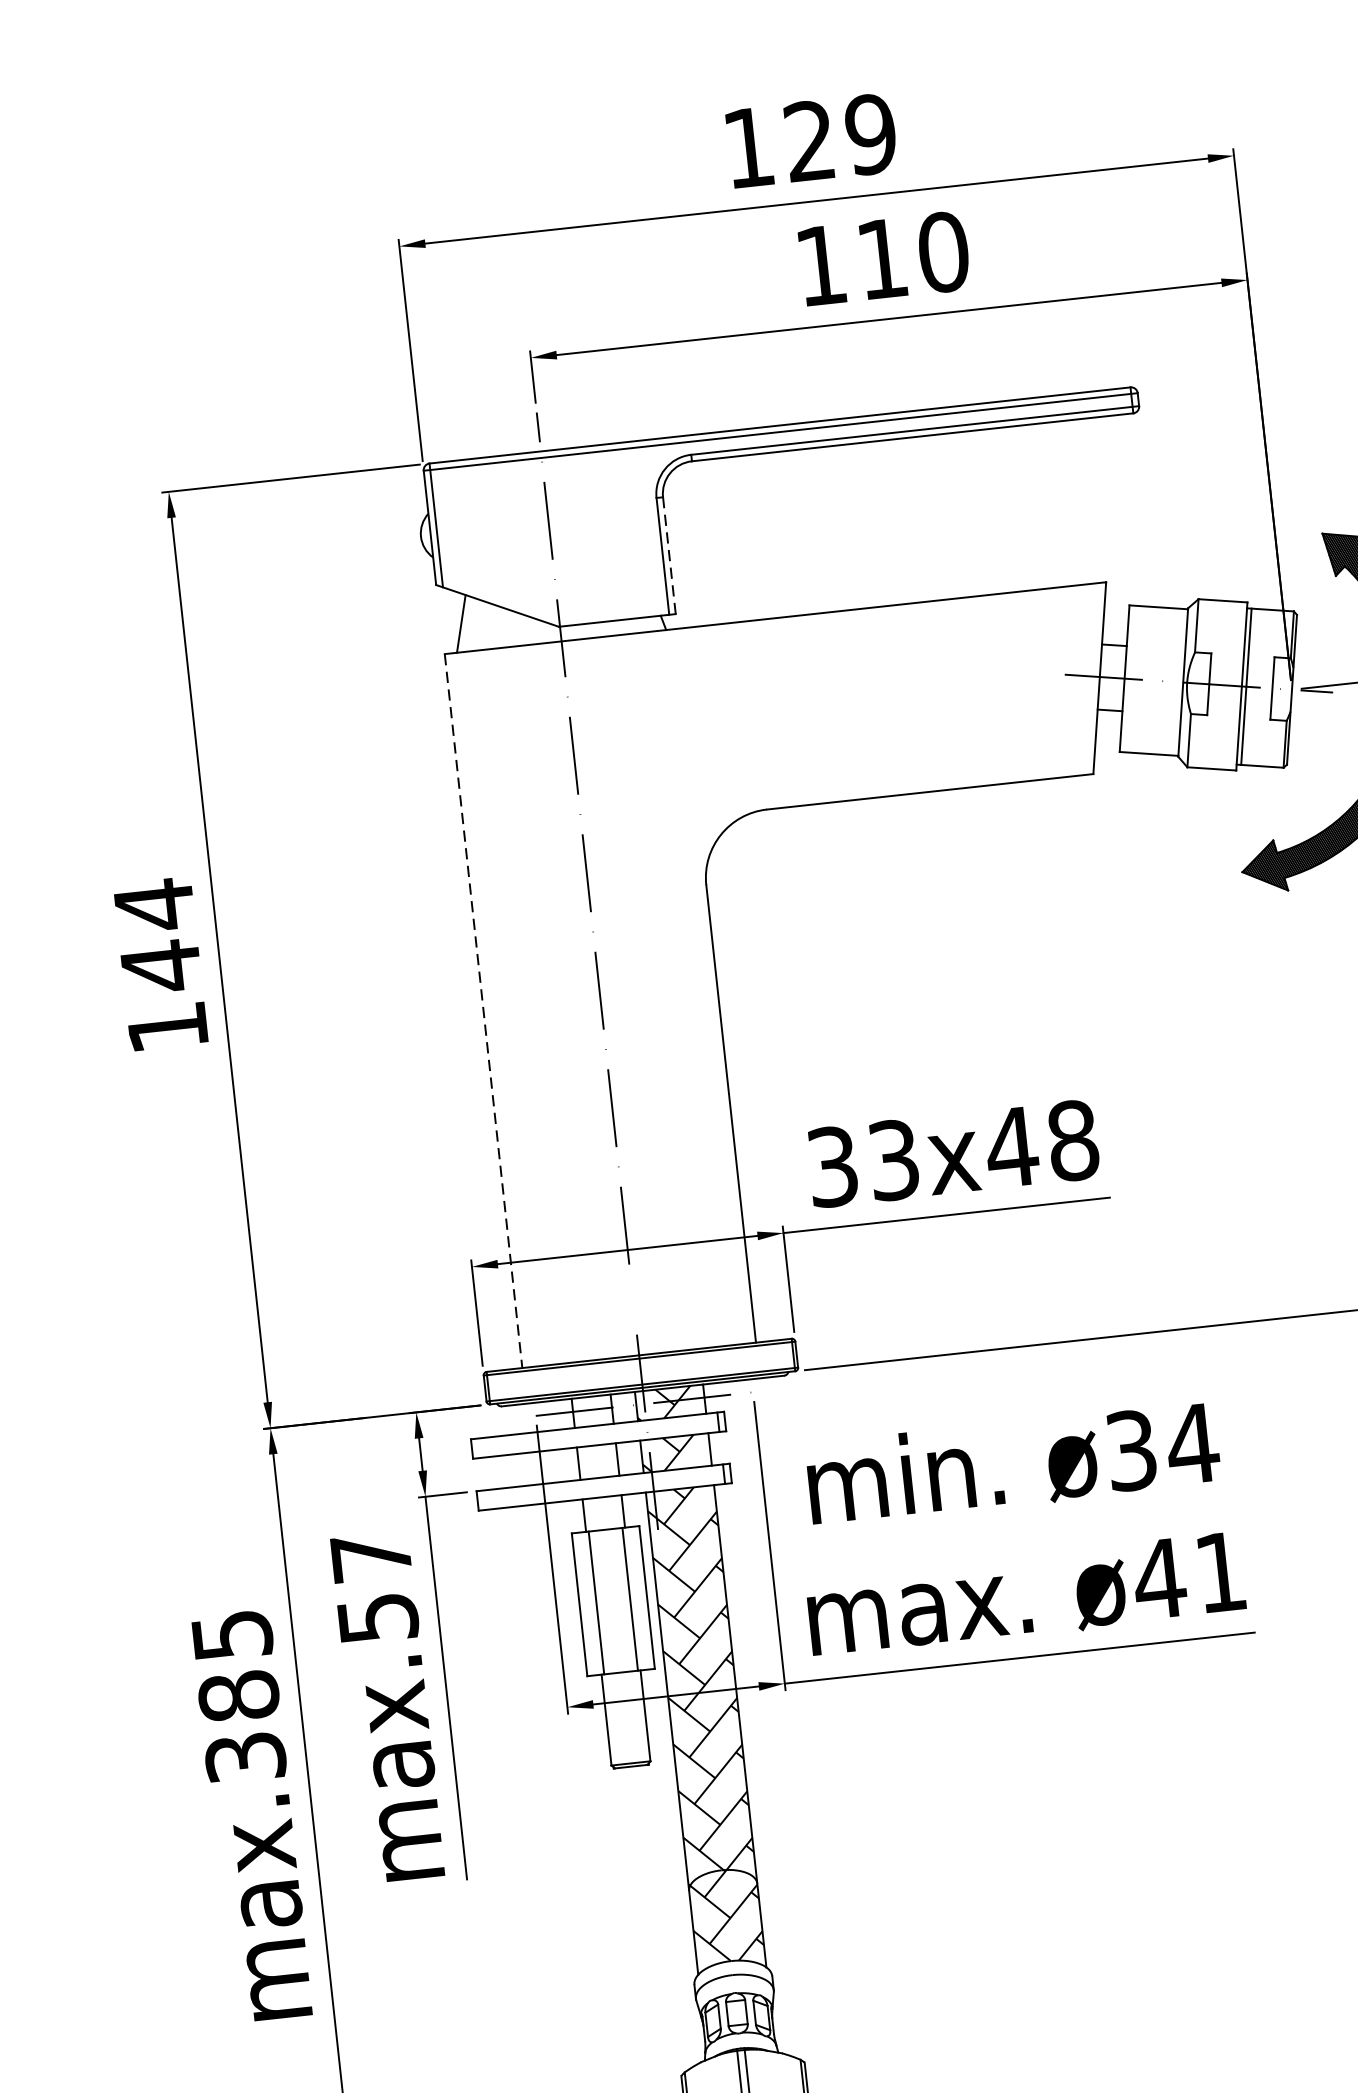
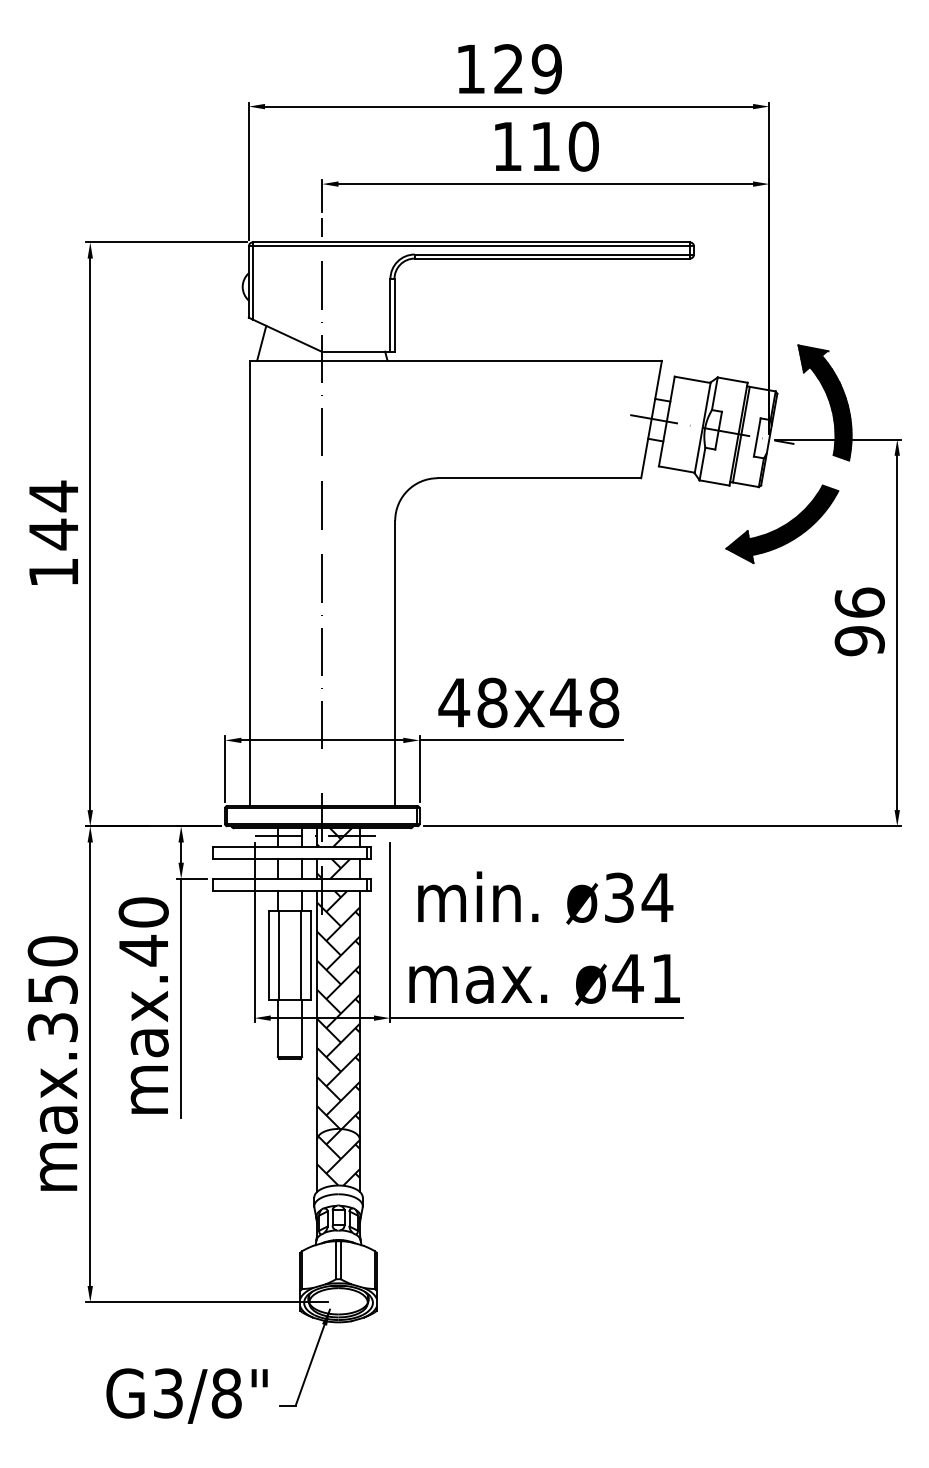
line: (669, 554) -> (394, 314), dashed -> solid
line: (483, 1011) -> (249, 583), dashed -> solid
text: (861, 1163) -> (472, 702), 33x48 -> 48x48
text: (374, 1587) -> (143, 931), max.57 -> max.40
text: (235, 1666) -> (52, 970), max.385 -> max.350

